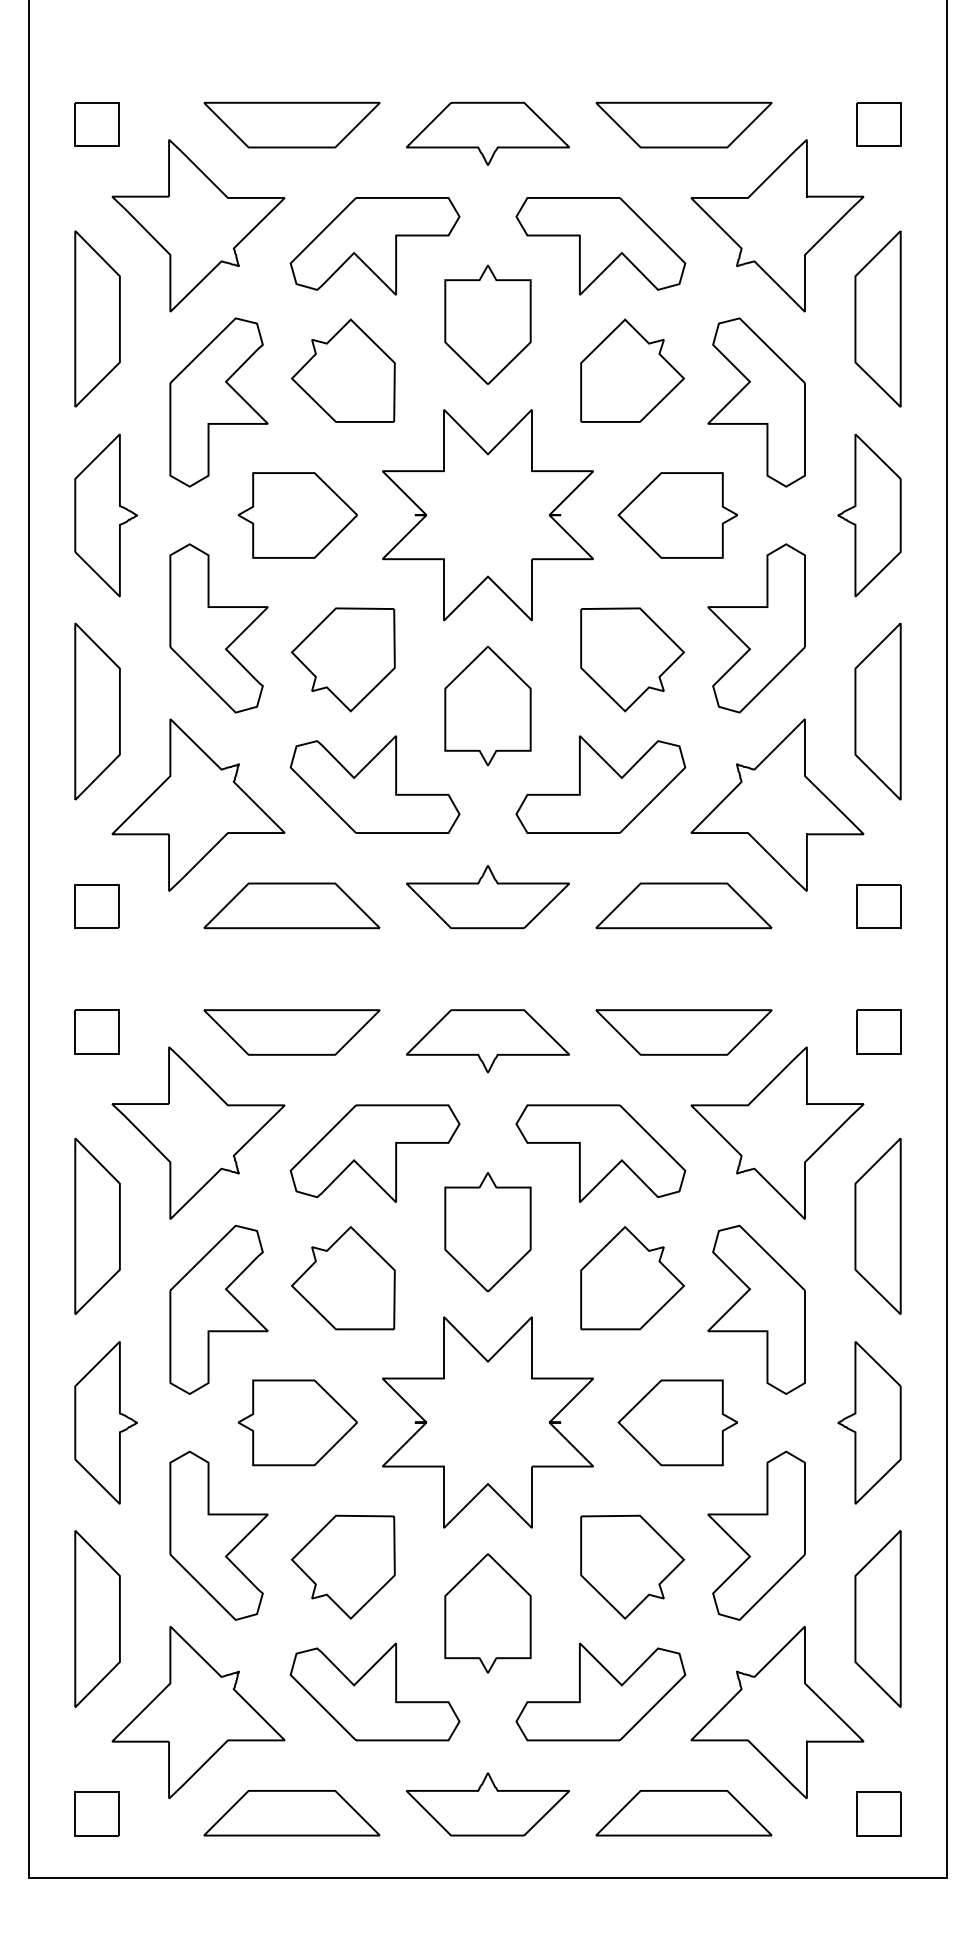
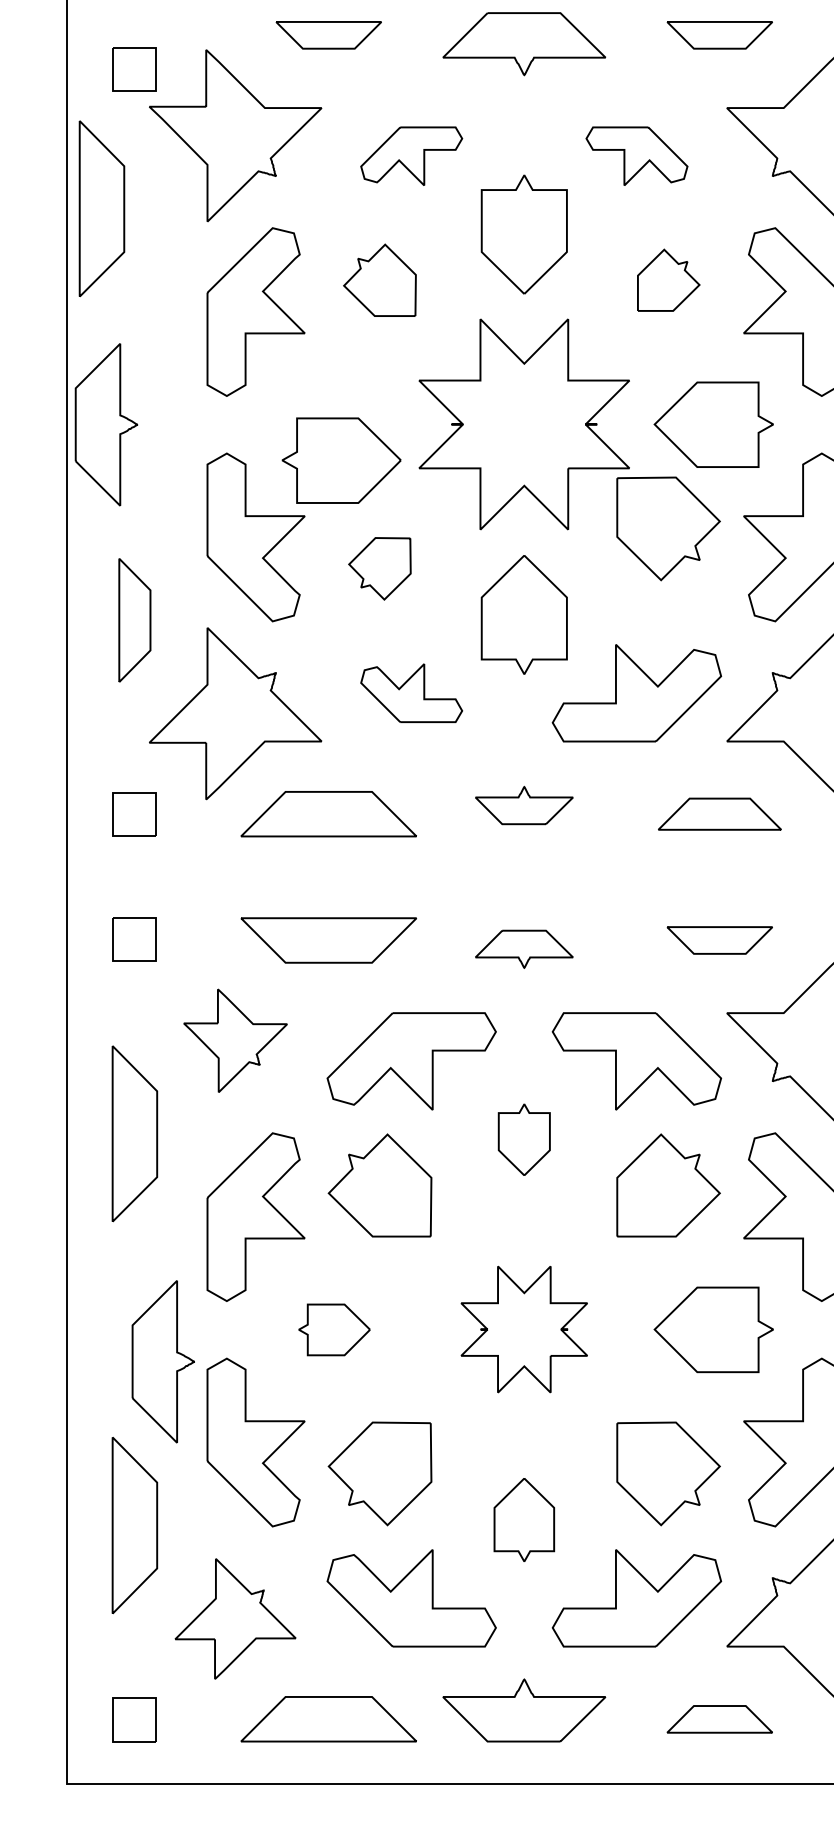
part: (96, 124) -> (133, 69), moved
part: (291, 124) -> (328, 34), size x0.6
part: (683, 124) -> (719, 34), size x0.6
part: (374, 246) -> (411, 156), size x0.6
part: (600, 246) -> (636, 156), size x0.6
part: (97, 318) -> (101, 208), moved
part: (342, 370) -> (379, 280), size x0.7
part: (632, 370) -> (668, 280), size x0.6
part: (105, 515) -> (105, 424), moved
part: (297, 515) -> (341, 460), moved
part: (342, 659) -> (379, 568), size x0.6
part: (632, 659) -> (668, 528), moved
part: (97, 711) -> (134, 620), size x0.7
part: (374, 784) -> (411, 693), size x0.6
part: (487, 897) -> (523, 805), size x0.6
part: (683, 905) -> (719, 813), size x0.7
part: (683, 1032) -> (719, 940), size x0.6
part: (487, 1041) -> (523, 949), size x0.6
part: (198, 1132) -> (235, 1040), size x0.6
part: (487, 1232) -> (523, 1139), size x0.6
part: (105, 1422) -> (162, 1361), moved
part: (297, 1422) -> (334, 1329), size x0.6
part: (487, 1422) -> (523, 1329), size x0.6
part: (487, 1613) -> (523, 1520), size x0.7
part: (198, 1712) -> (235, 1618), size x0.7
part: (683, 1813) -> (719, 1719), size x0.6

